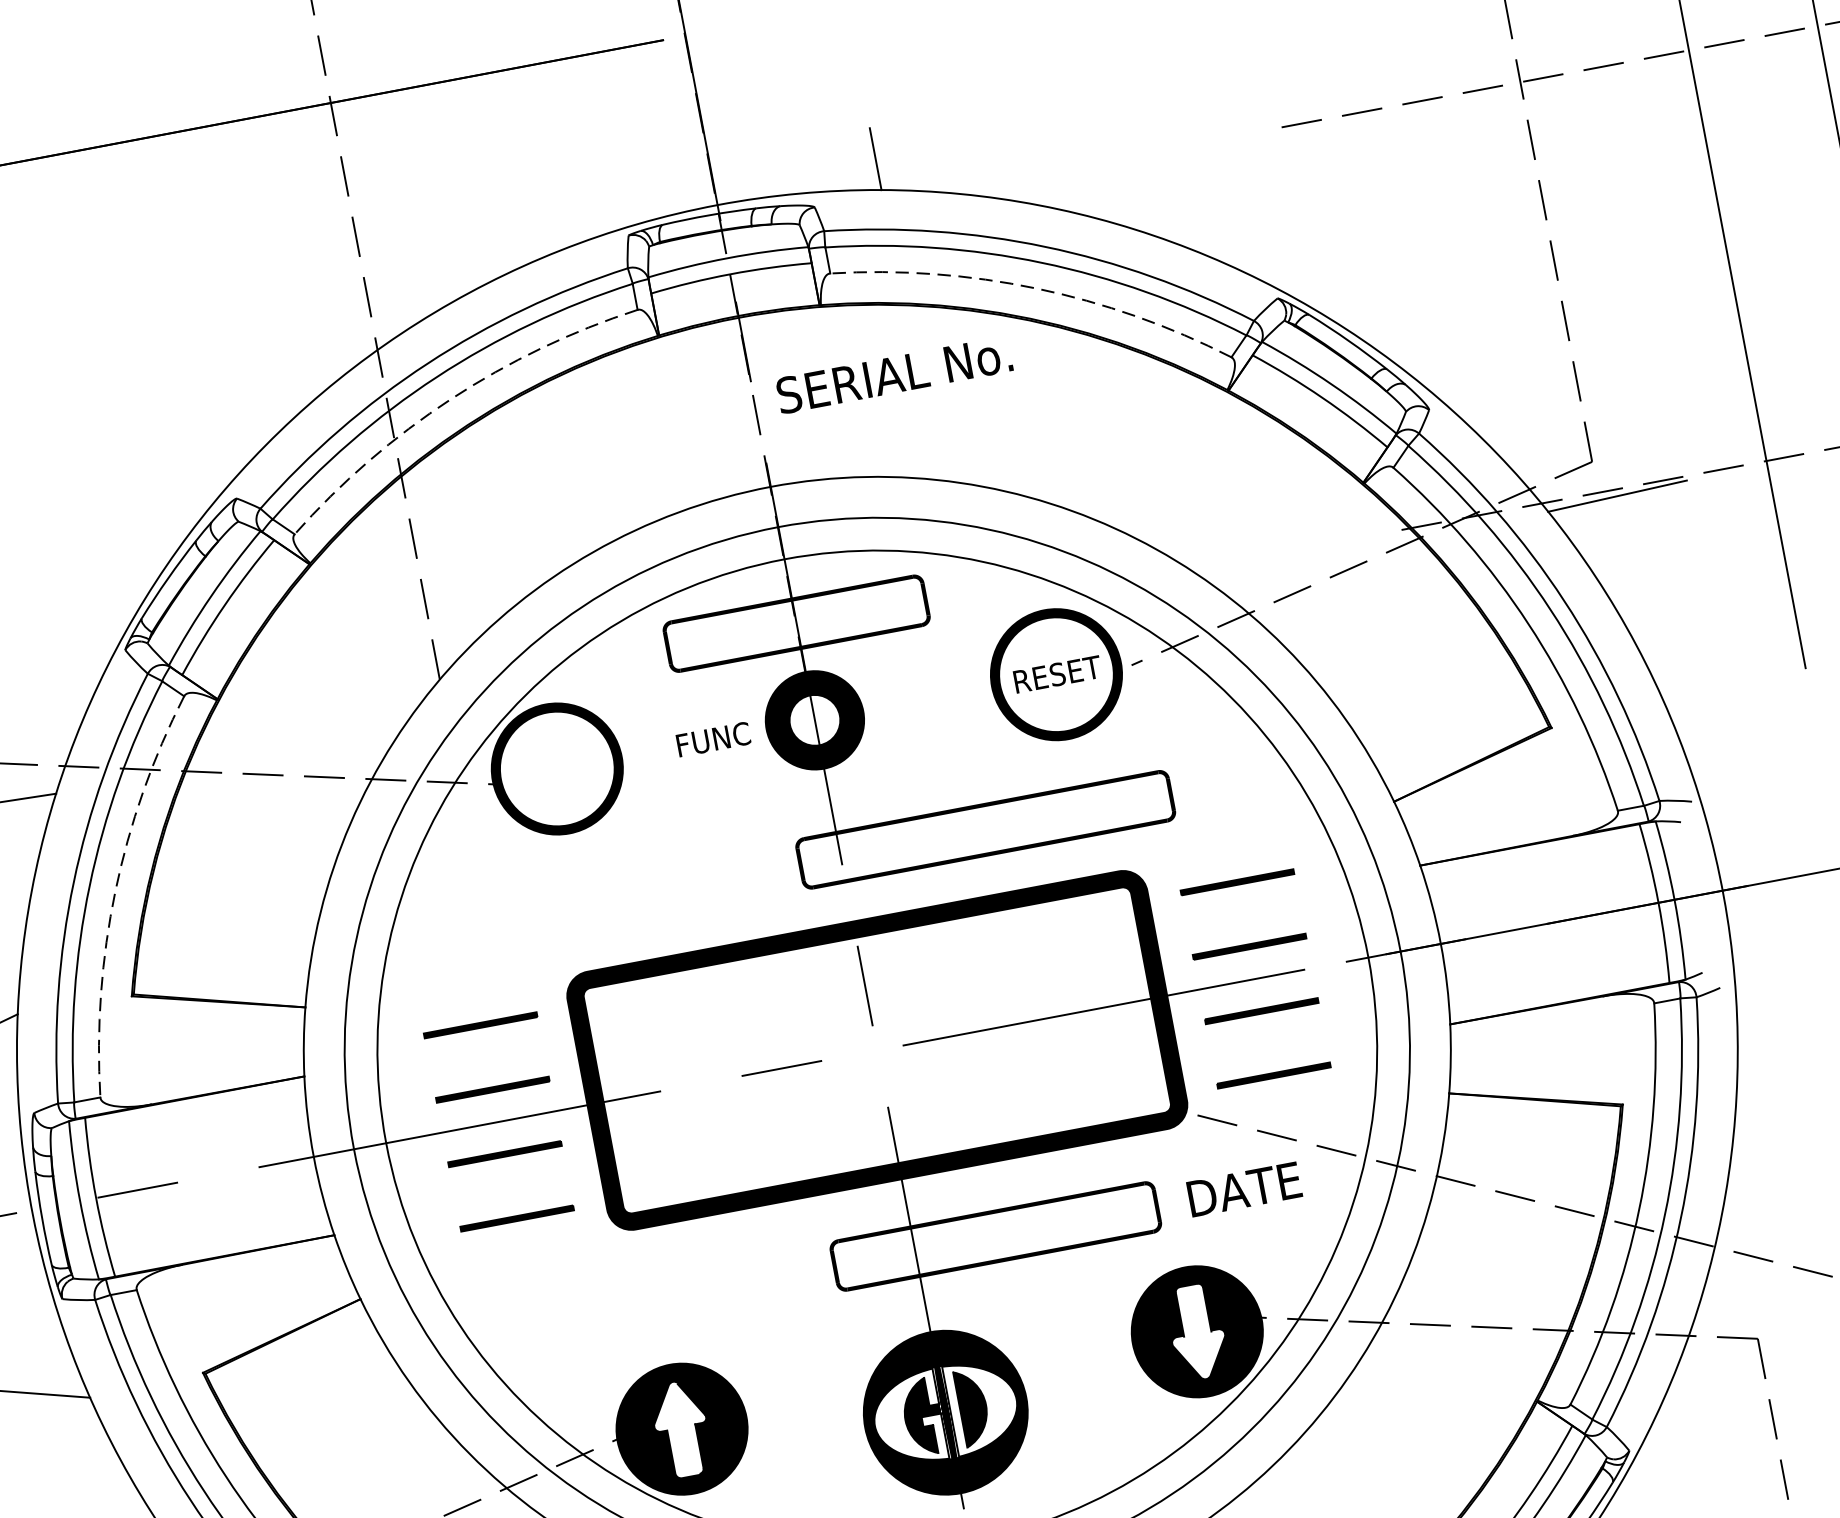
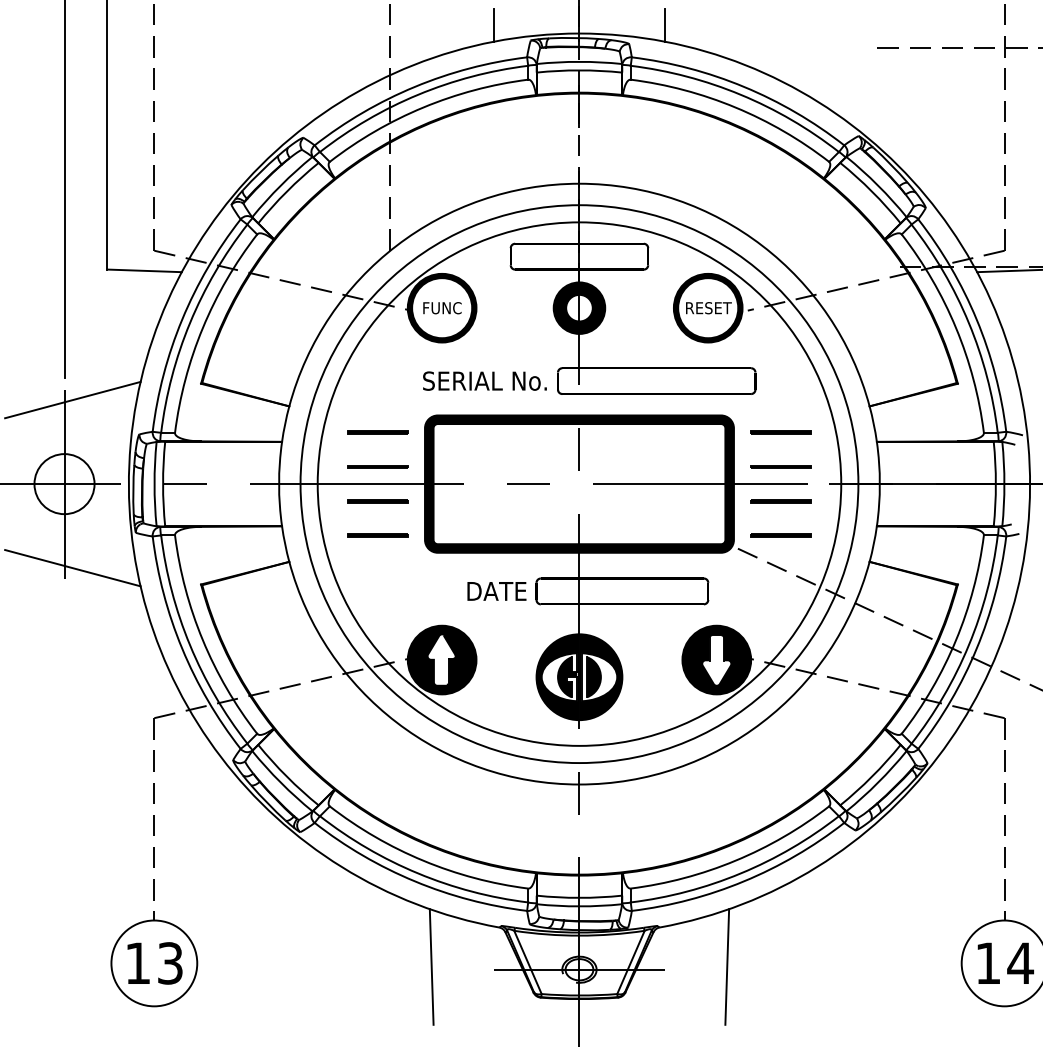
line: (553, 218) -> (493, 24), added
arc: (1036, 288) -> (735, 107), dashed -> solid
text: (893, 373) -> (484, 380), moved
arc: (451, 399) -> (423, 107), dashed -> solid
text: (713, 740) -> (442, 308), moved
arc: (114, 892) -> (202, 328), dashed -> solid
text: (1243, 1189) -> (496, 591), moved

